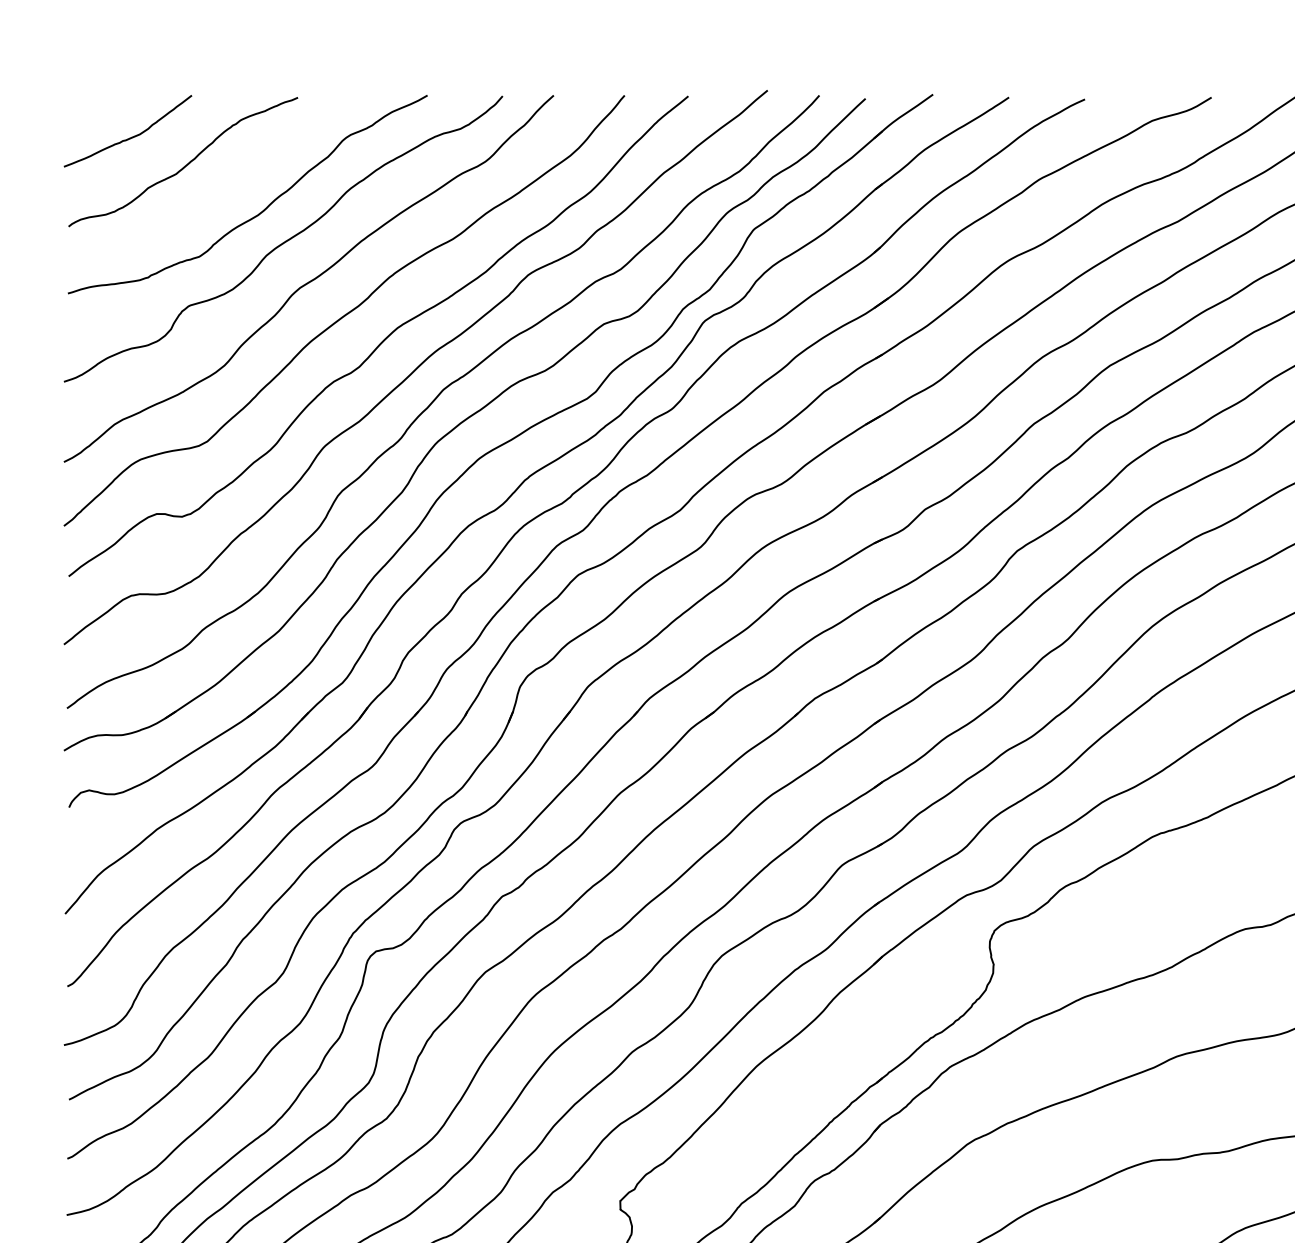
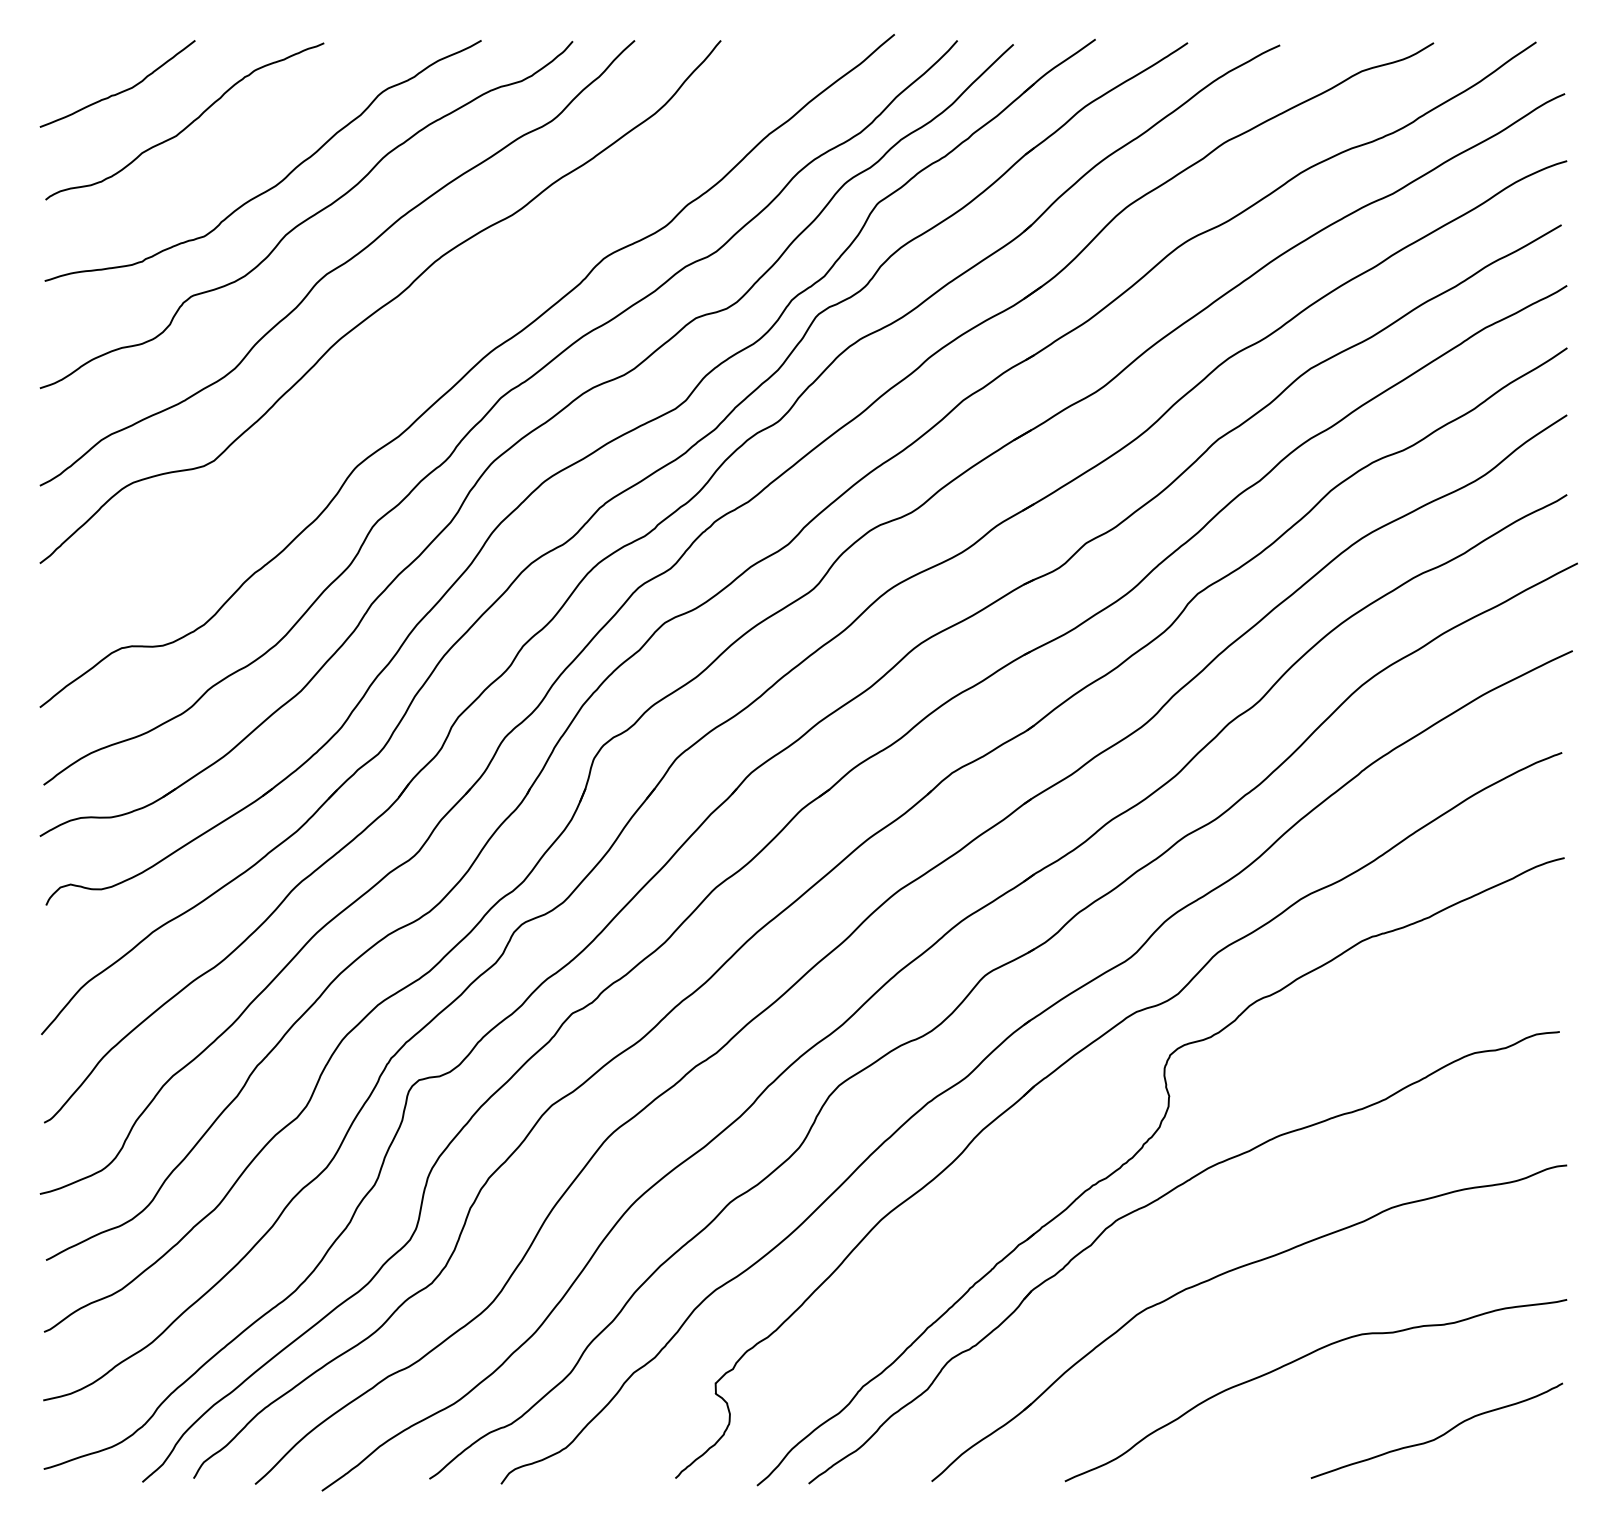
curve: (382, 340) -> (426, 338), removed

